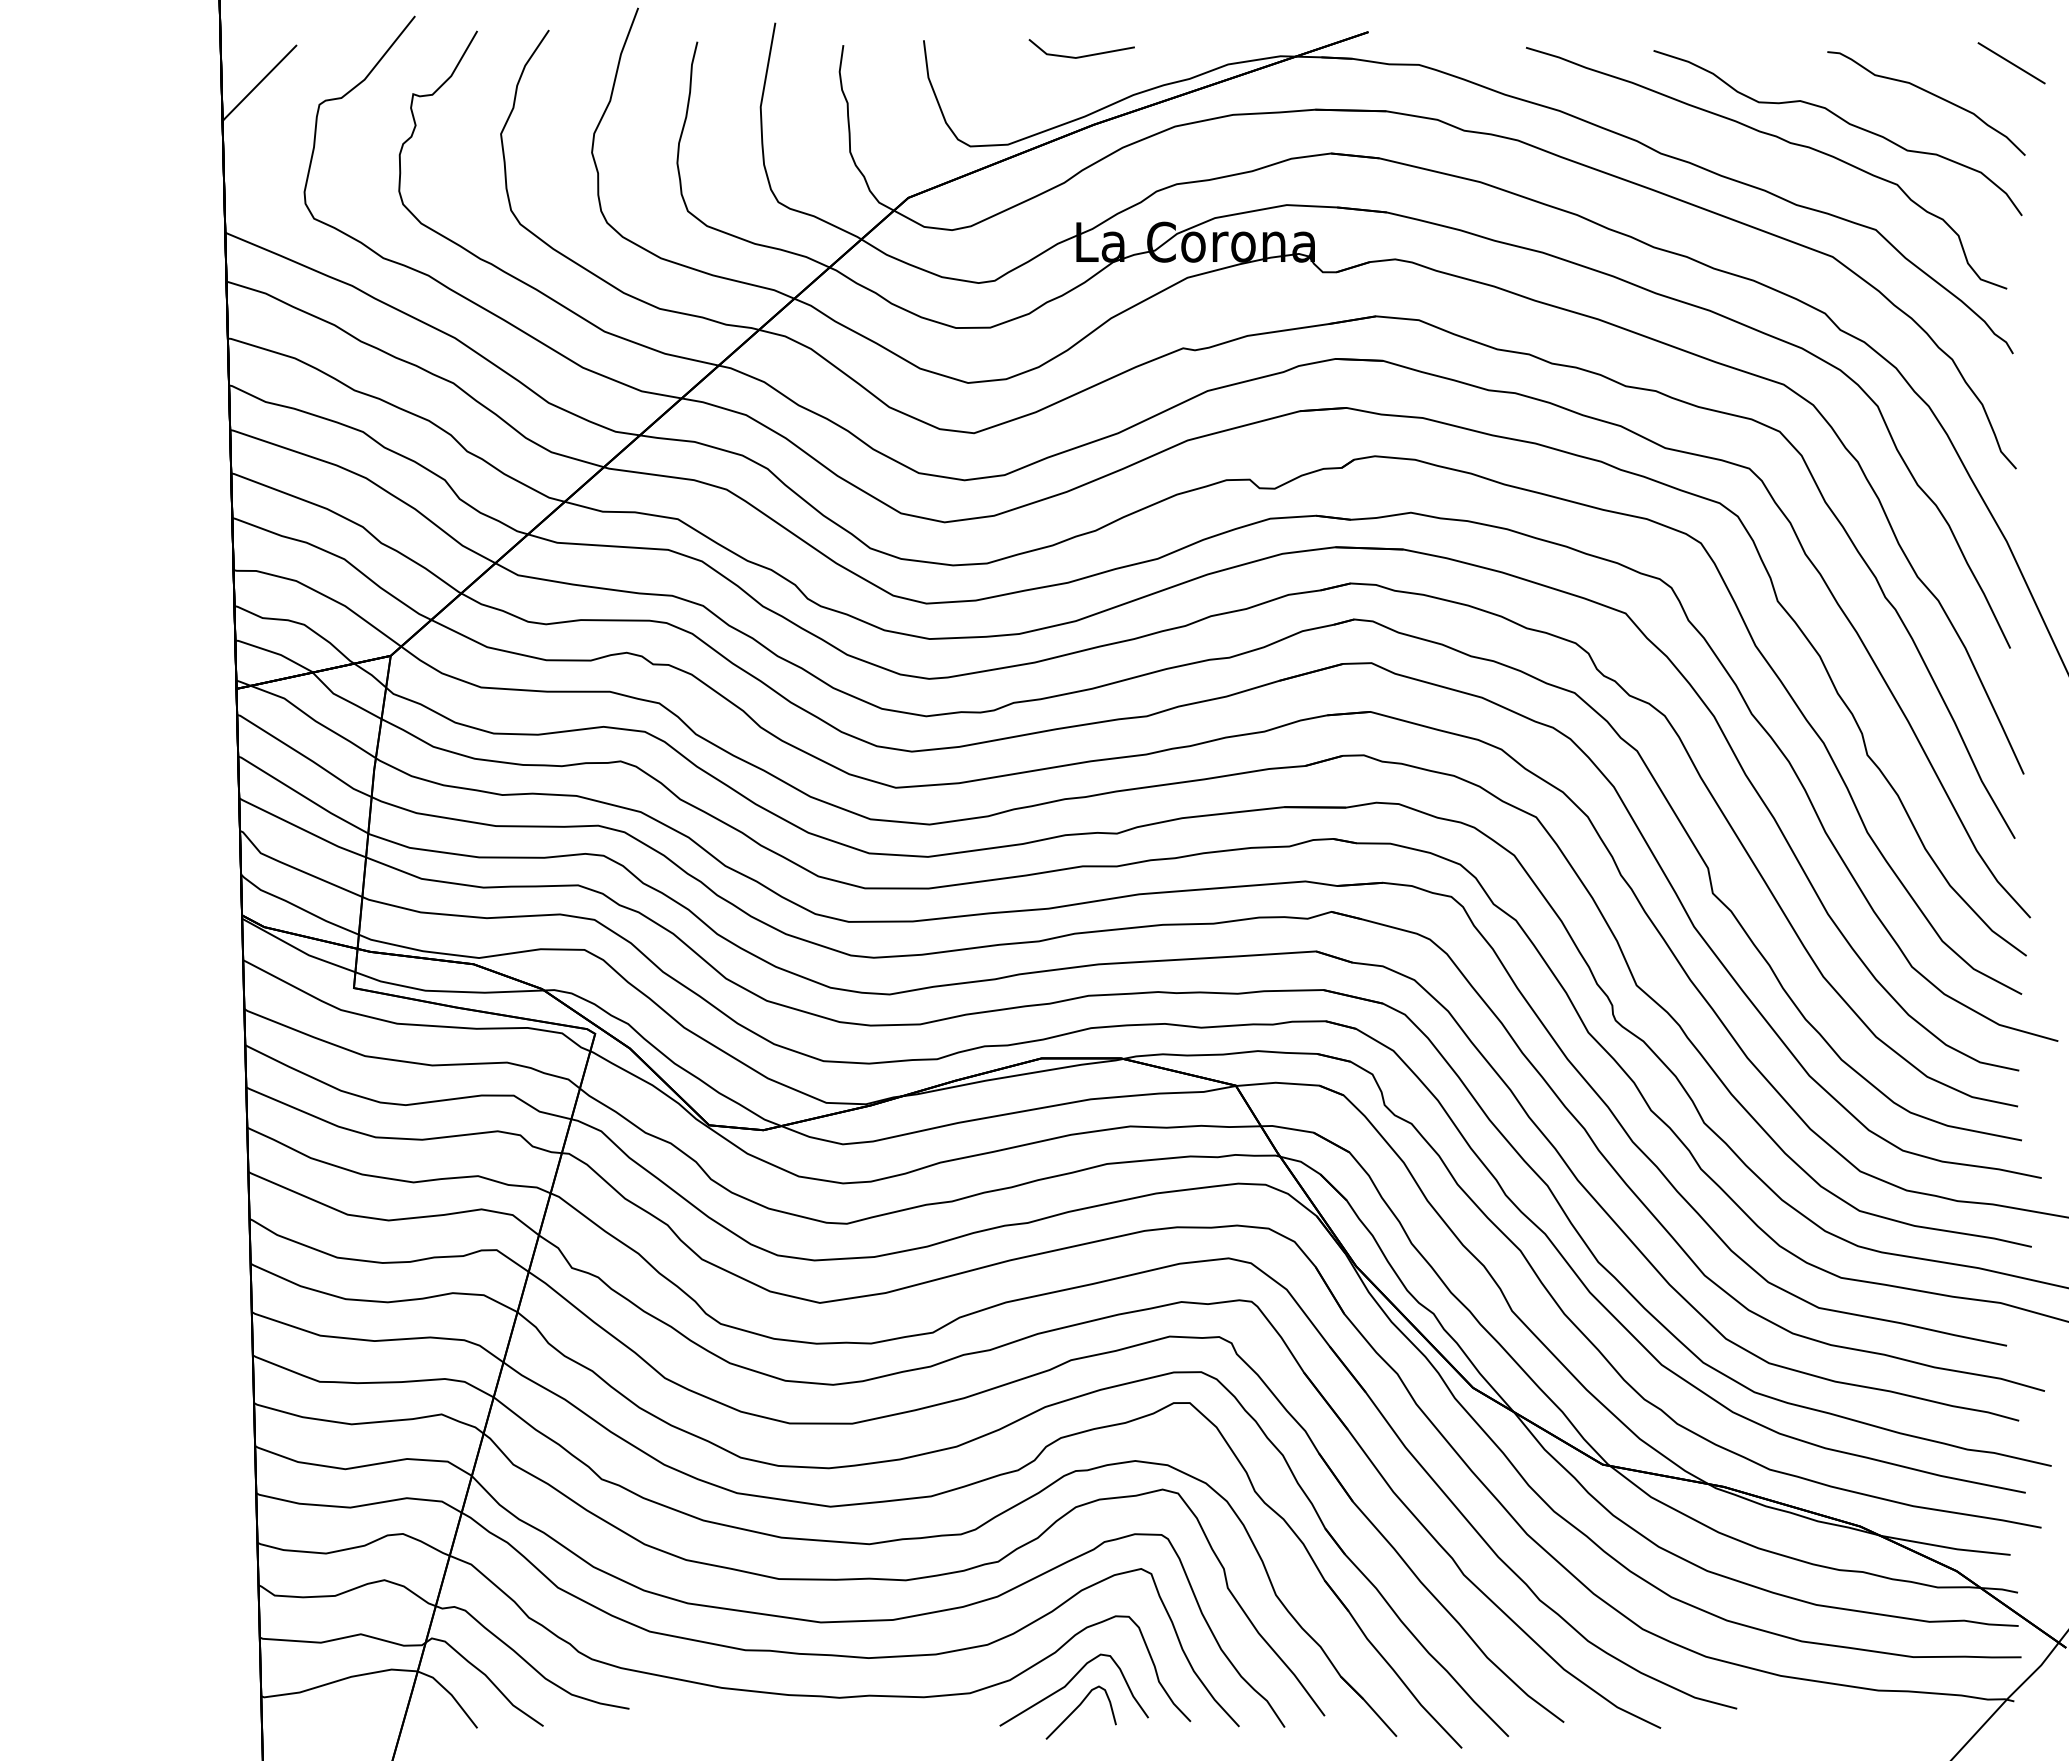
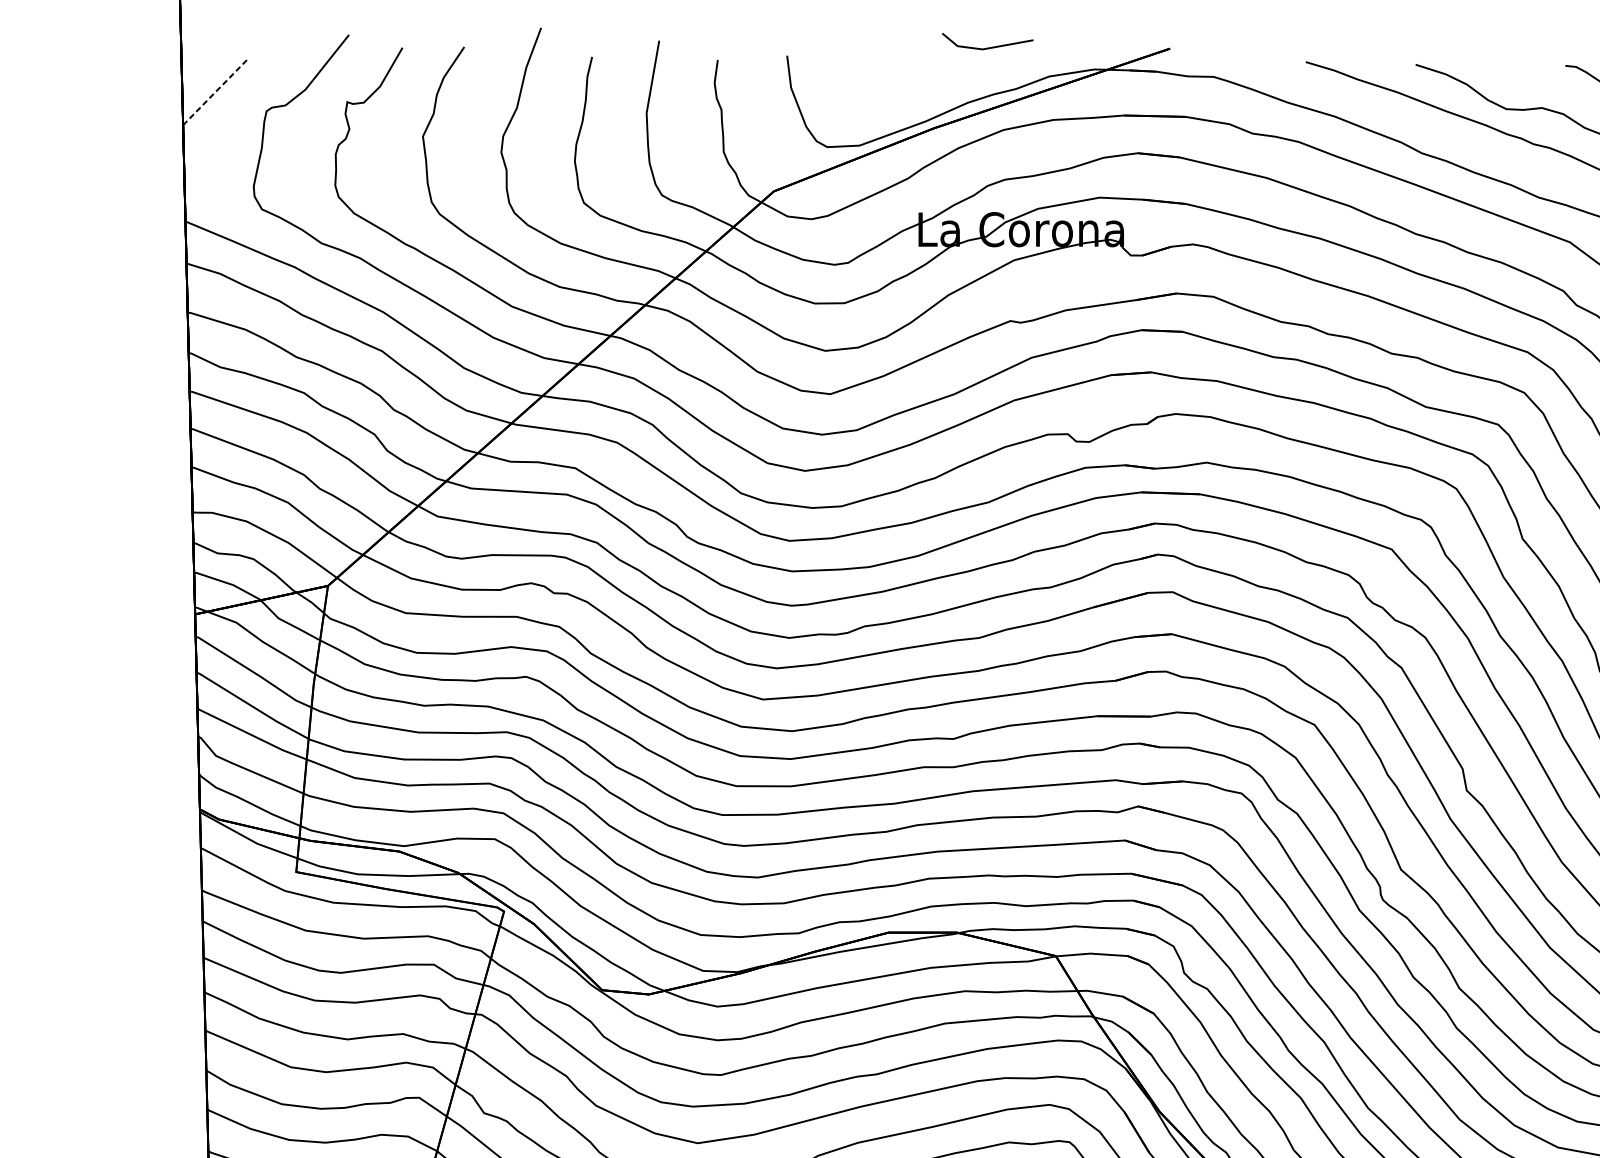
line: (1082, 55) -> (988, 47), moved
line: (259, 83) -> (214, 92), solid -> dashed

